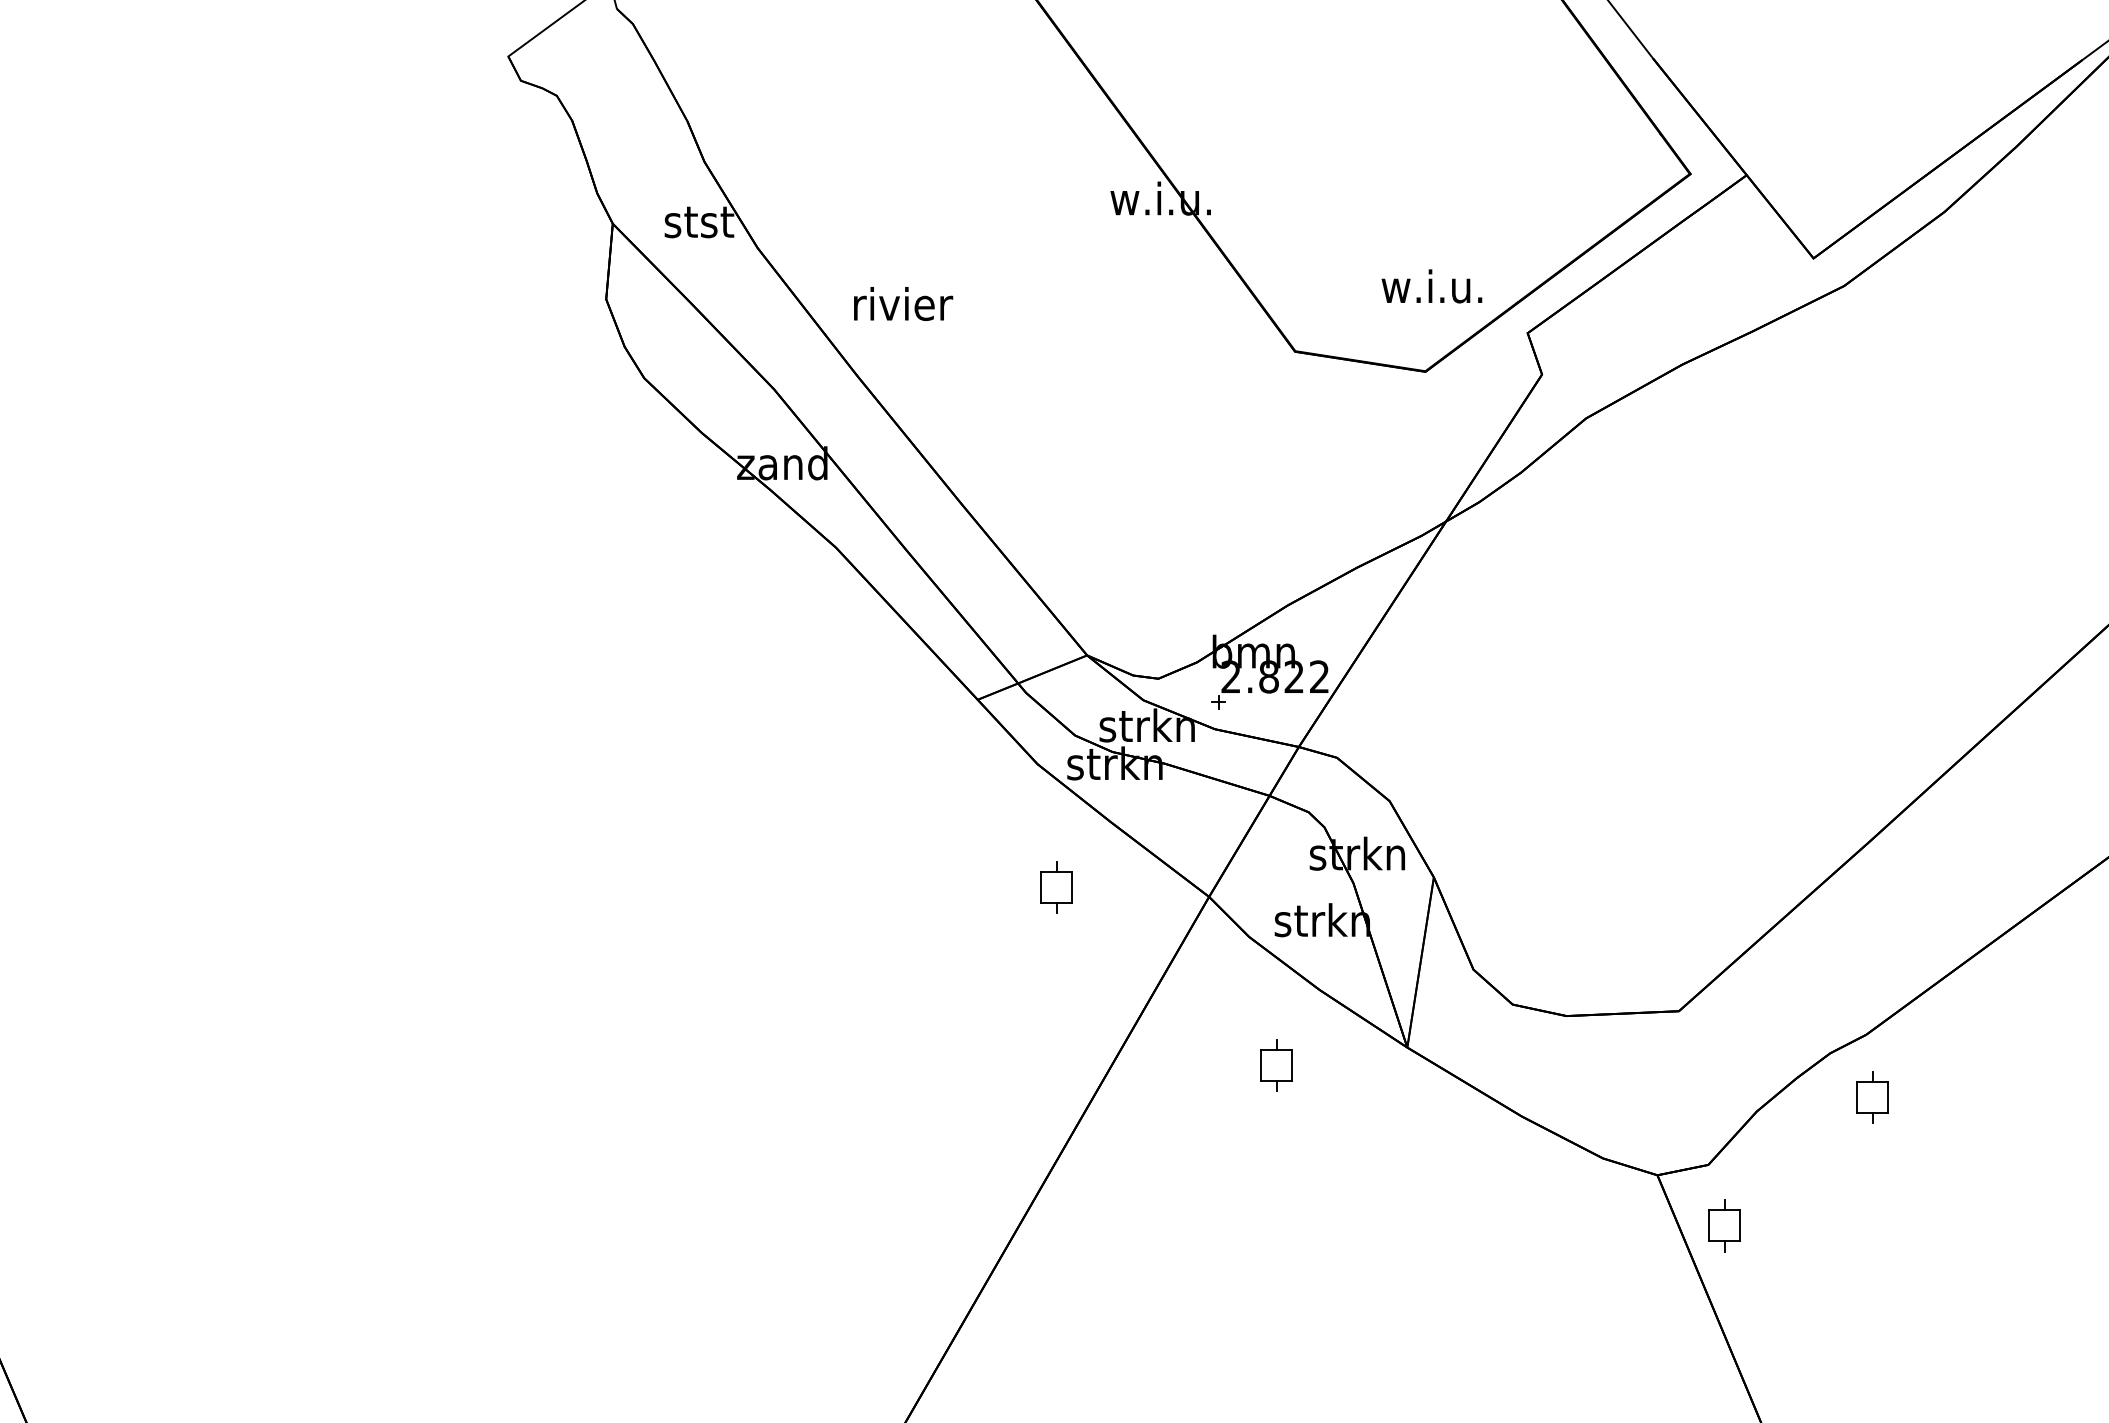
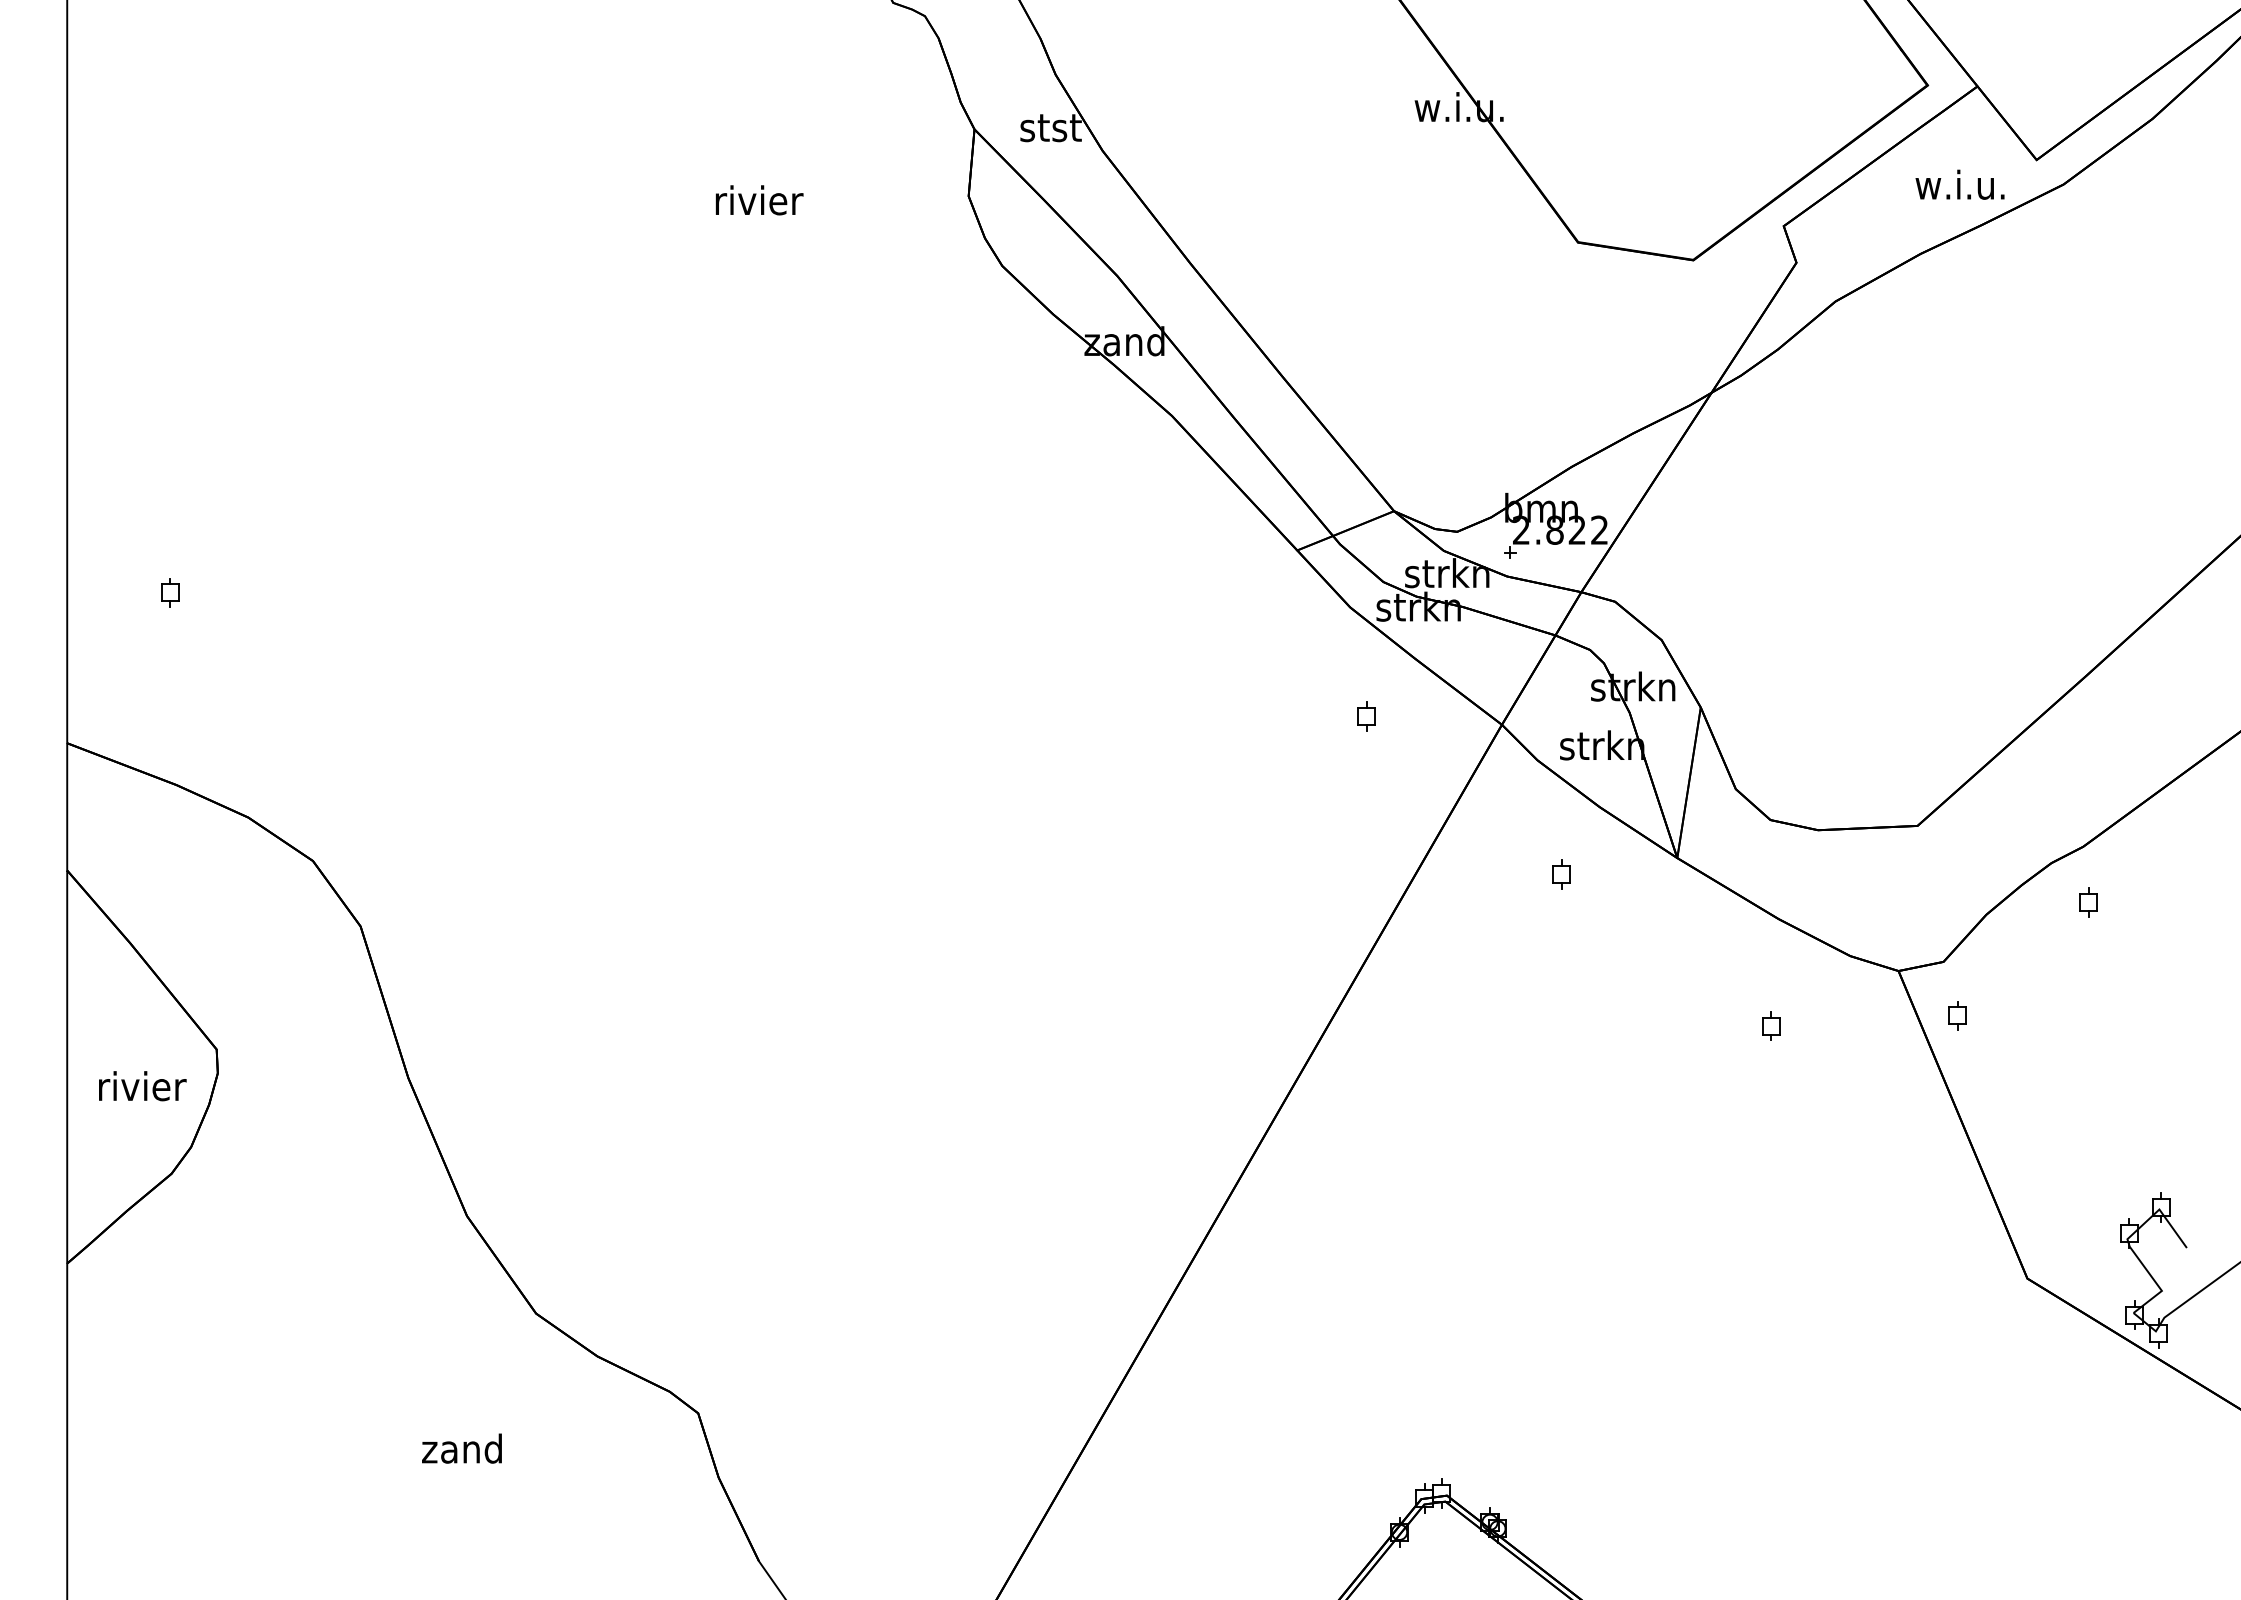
text: (1431, 286) -> (1959, 184), moved
text: (903, 304) -> (759, 200), moved
part: (1055, 887) -> (1366, 716), size x0.62
part: (1276, 1066) -> (1561, 874), size x0.62
part: (1872, 1097) -> (2088, 902), size x0.62
part: (1724, 1225) -> (1957, 1015), size x0.62
part: (1513, 1236) -> (1771, 1025), added

